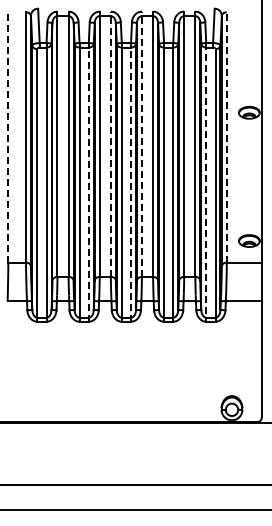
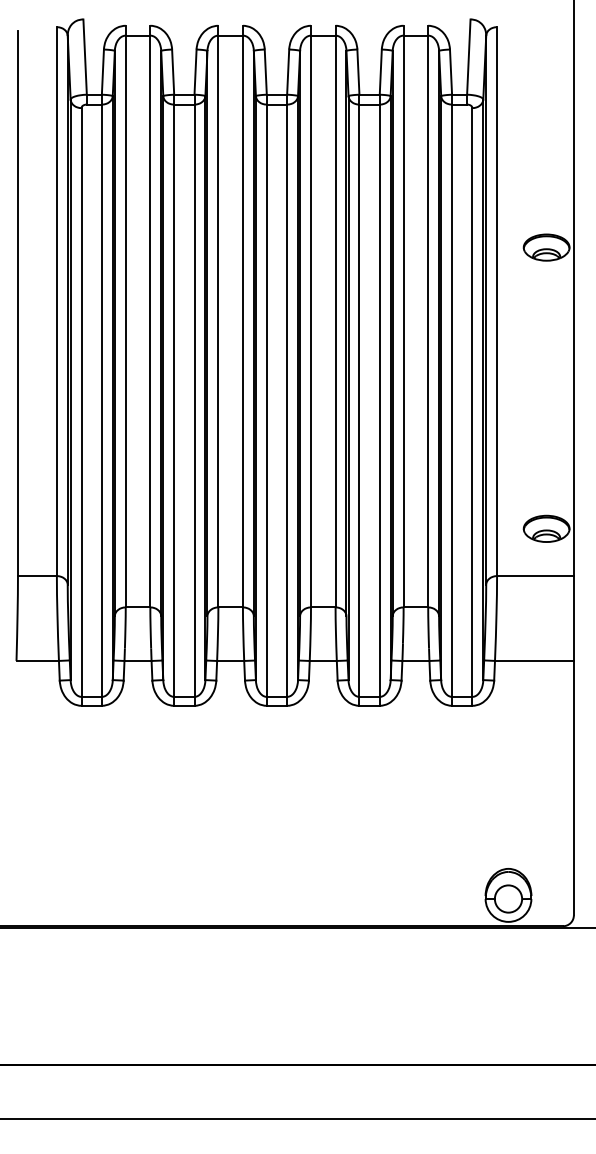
line: (226, 136) -> (496, 299), dashed -> solid
line: (8, 137) -> (18, 301), dashed -> solid
line: (110, 144) -> (242, 317), dashed -> solid
line: (141, 144) -> (310, 317), dashed -> solid
line: (88, 181) -> (193, 398), dashed -> solid
line: (131, 181) -> (288, 398), dashed -> solid
line: (206, 182) -> (452, 400), dashed -> solid

